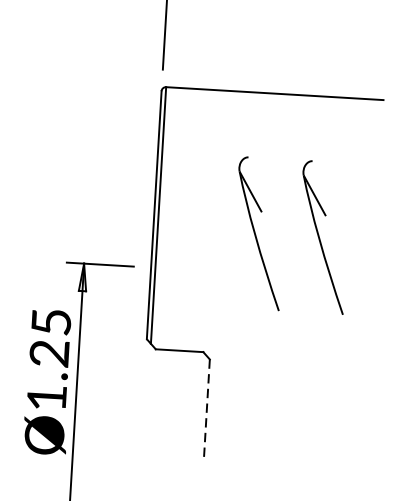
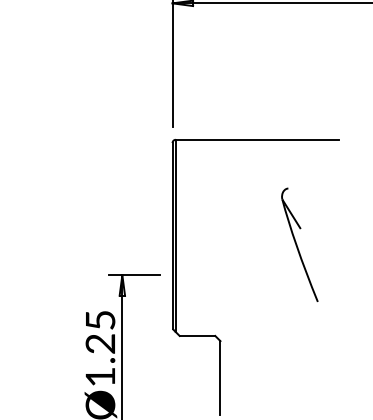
part: (258, 232) -> (251, 244), removed
line: (206, 409) -> (220, 378), dashed -> solid

